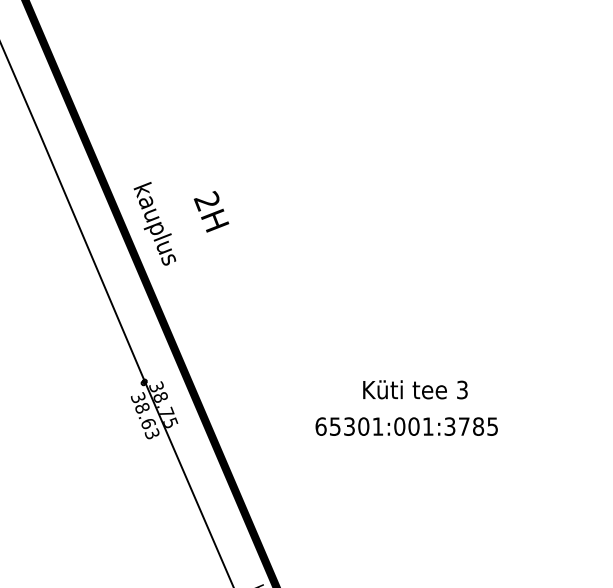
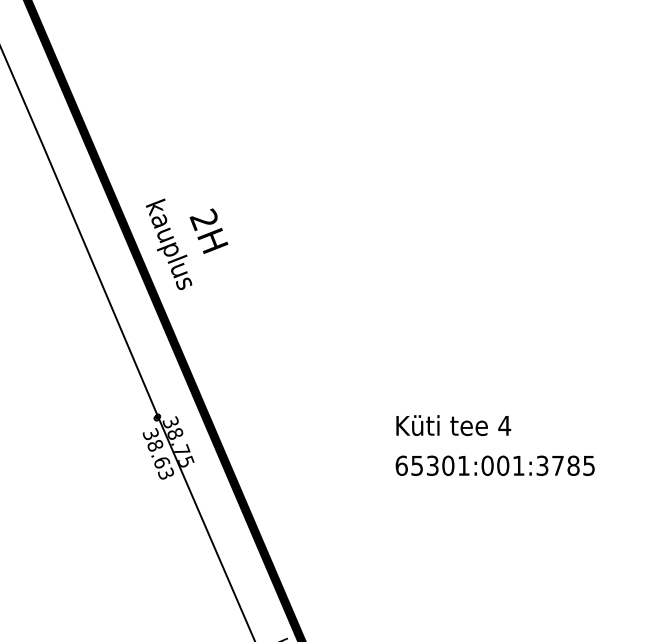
text: (211, 211) -> (208, 230), moved
text: (462, 389) -> (504, 425), 3 -> 4
text: (406, 426) -> (494, 465), moved

